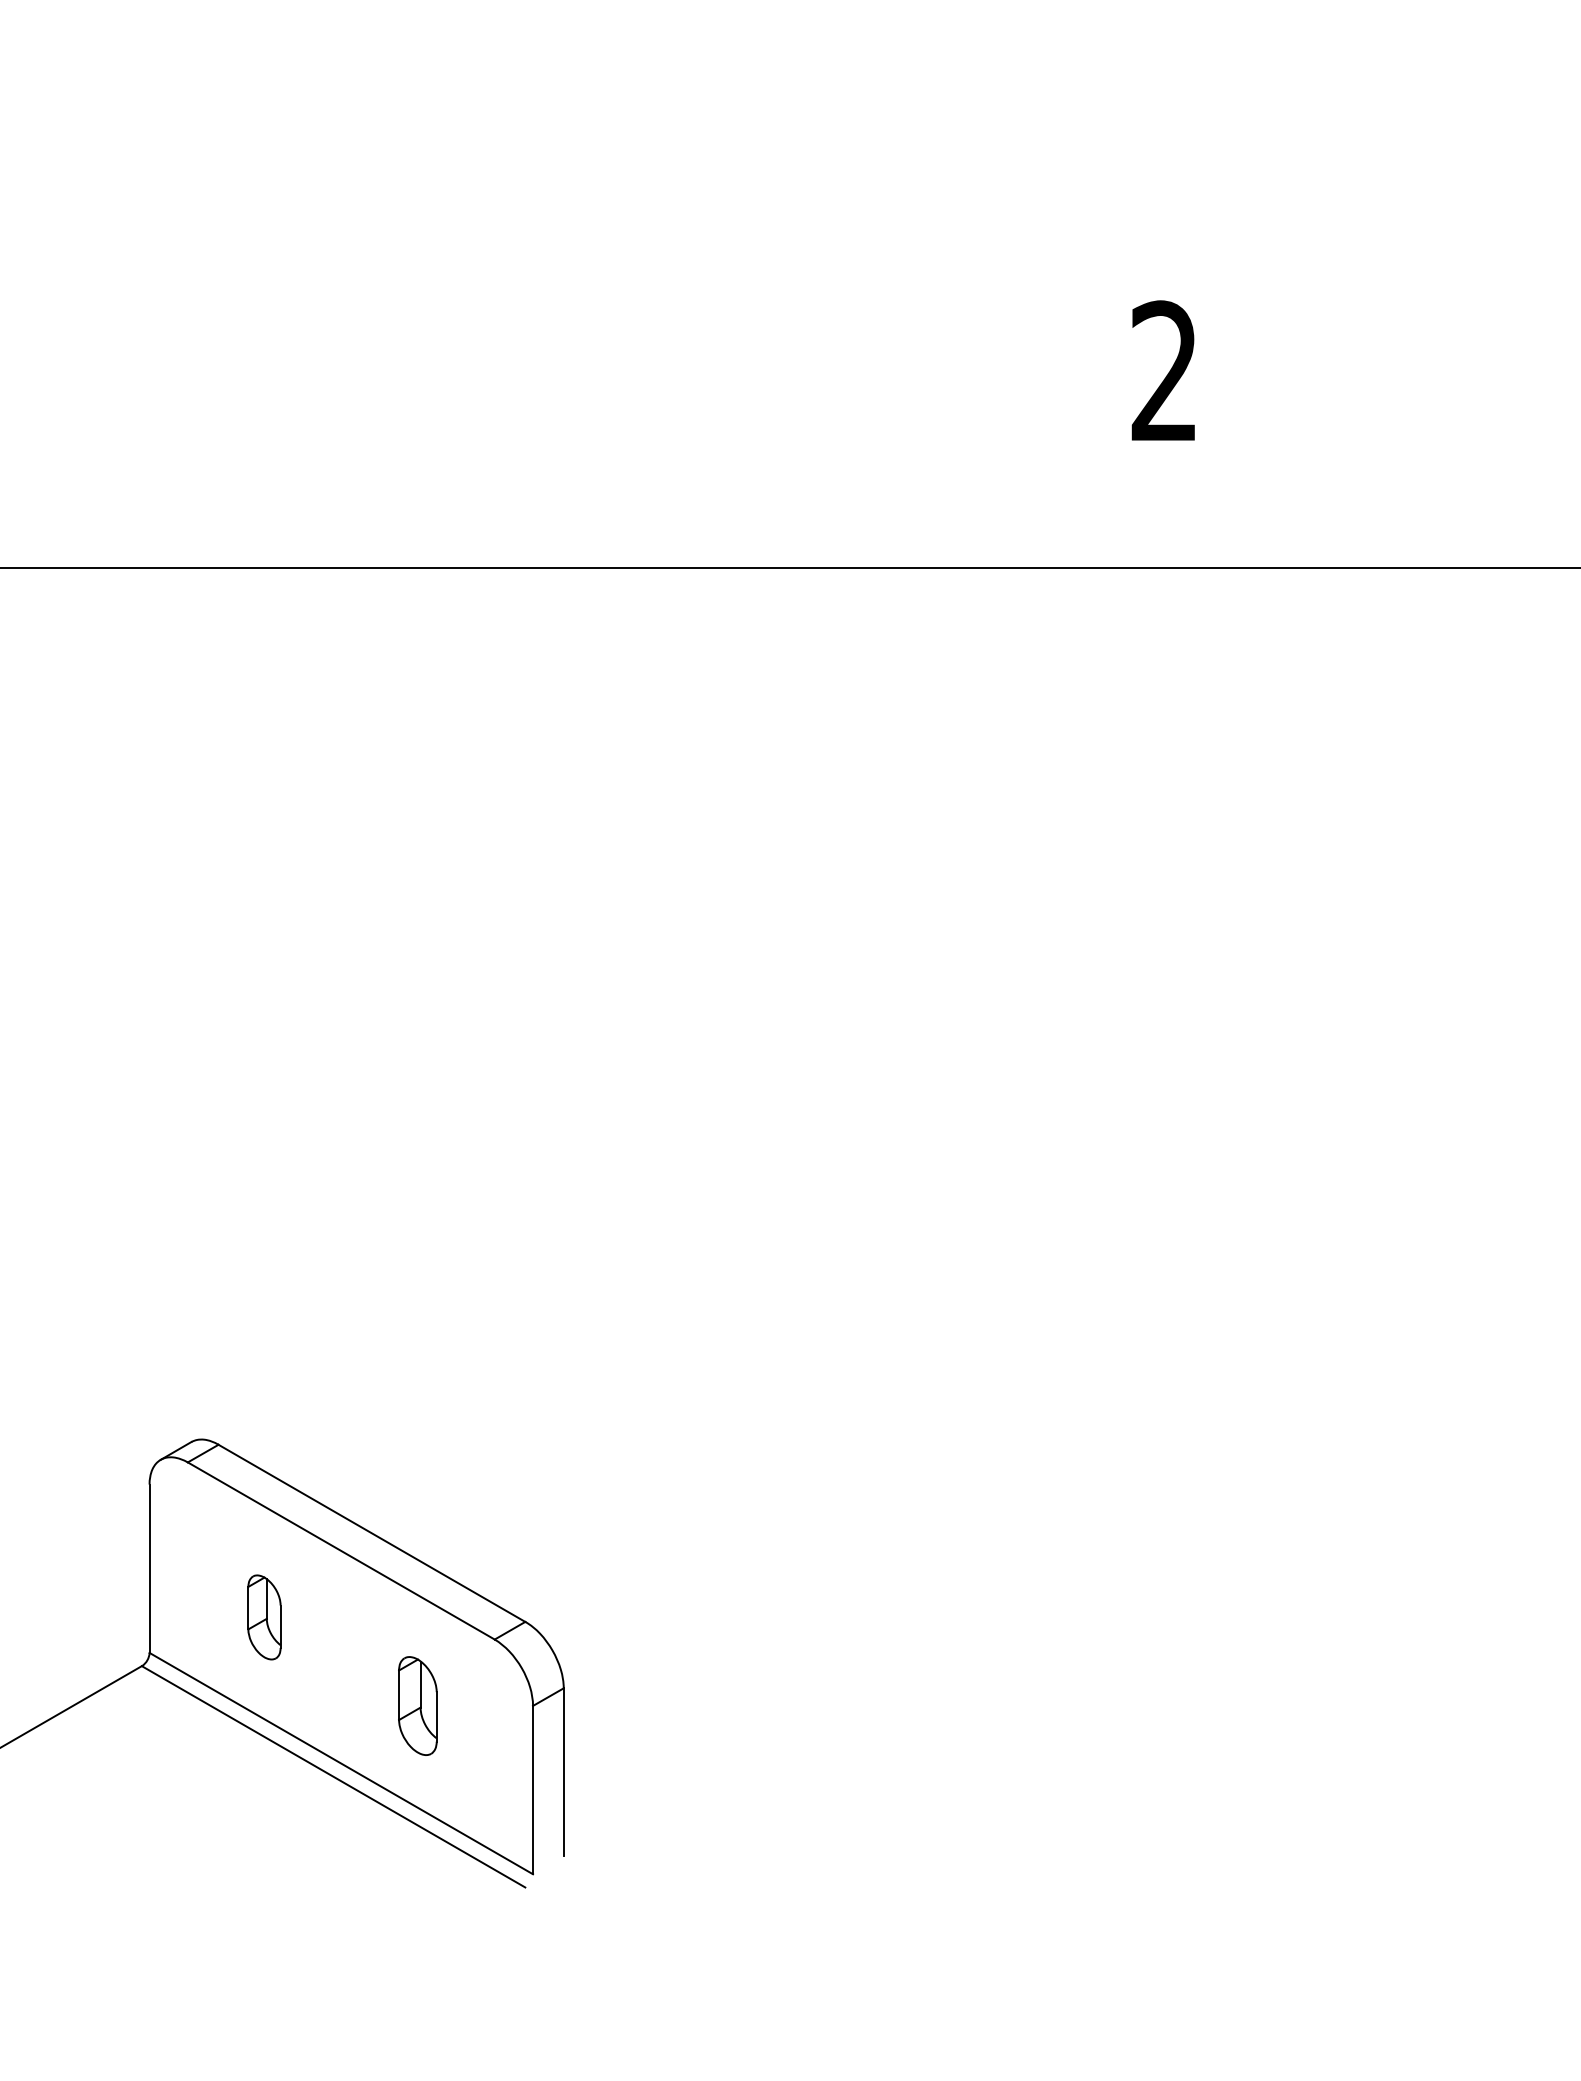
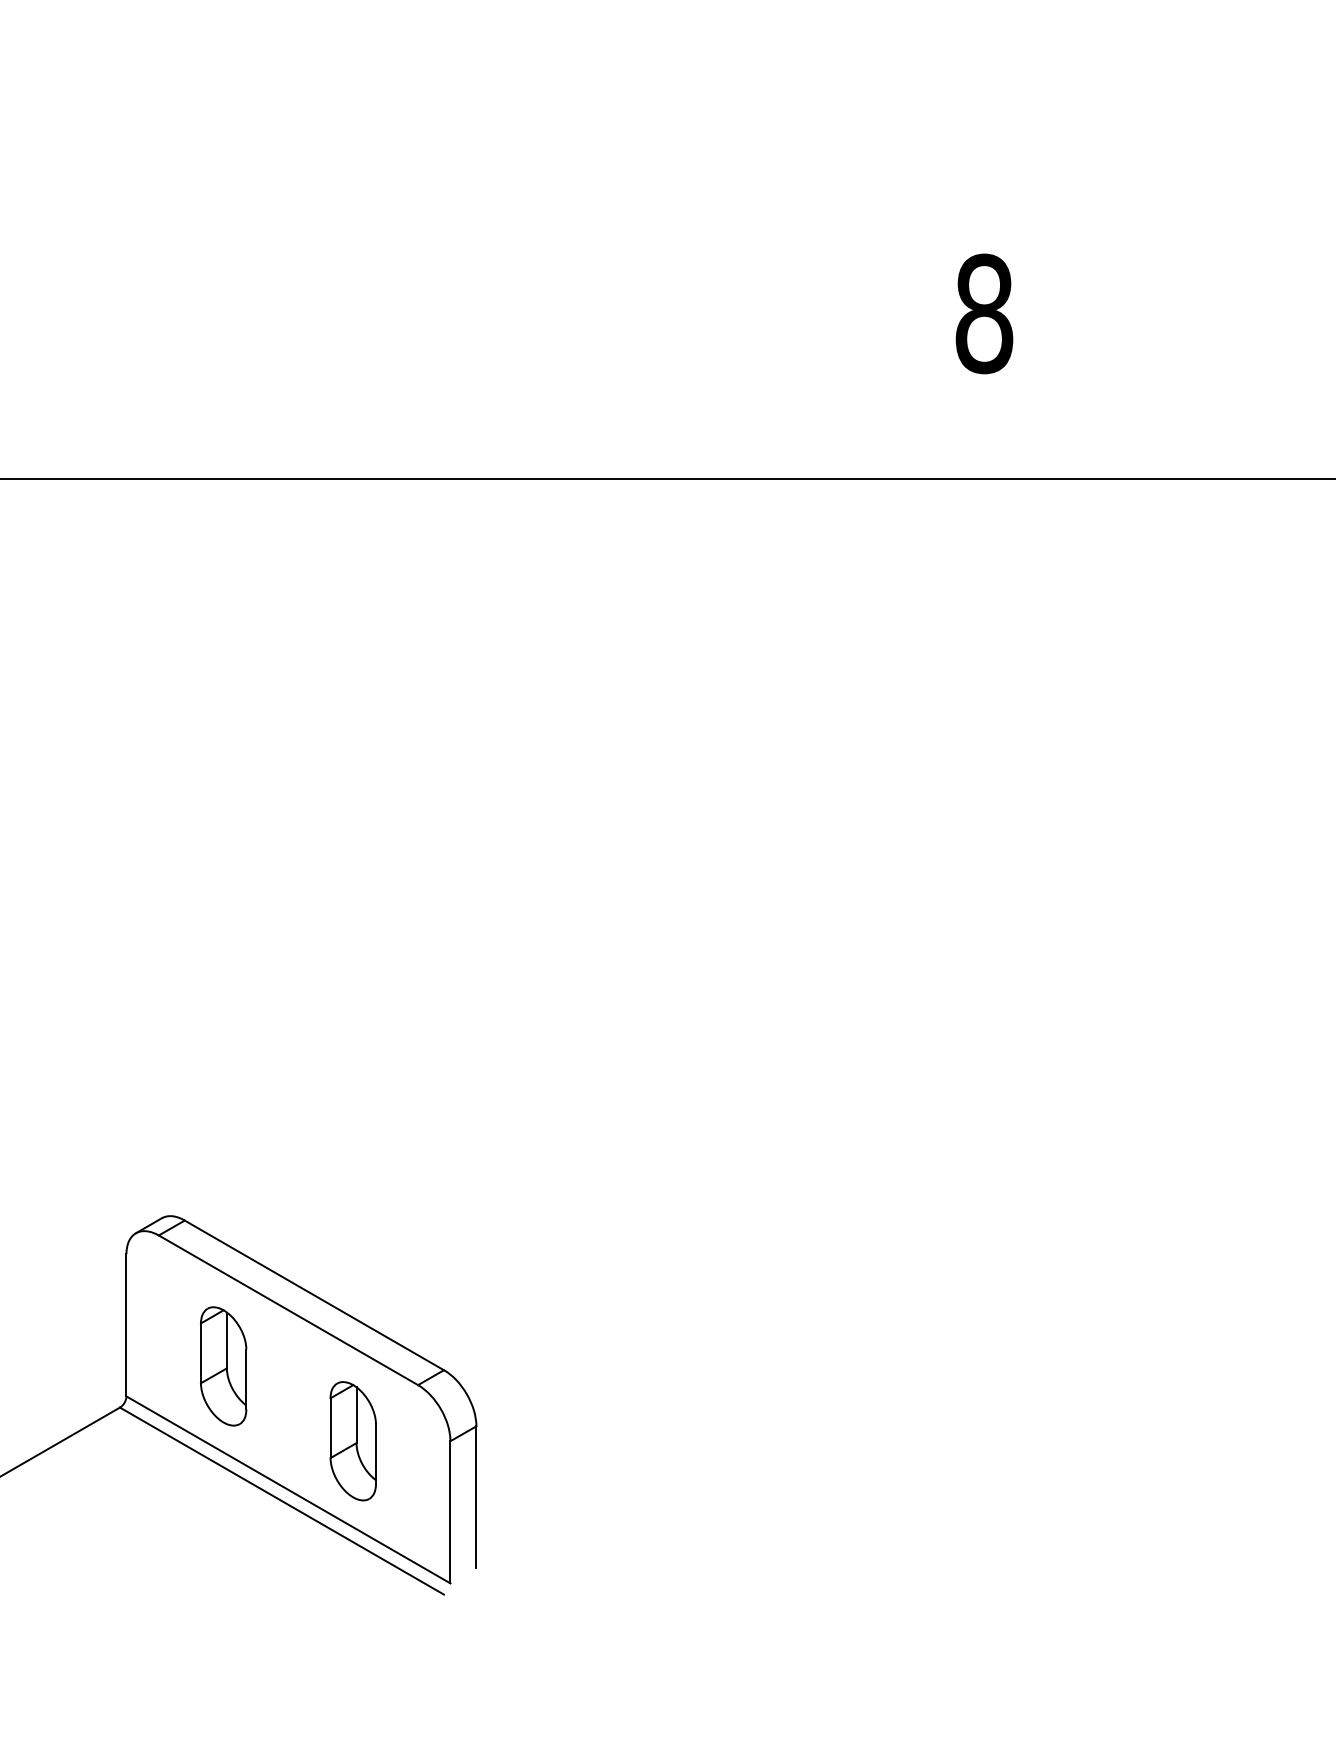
text: (1165, 371) -> (984, 313), 2 -> 8
part: (264, 1617) -> (223, 1366), size x1.67
part: (417, 1706) -> (352, 1441), size x1.43

